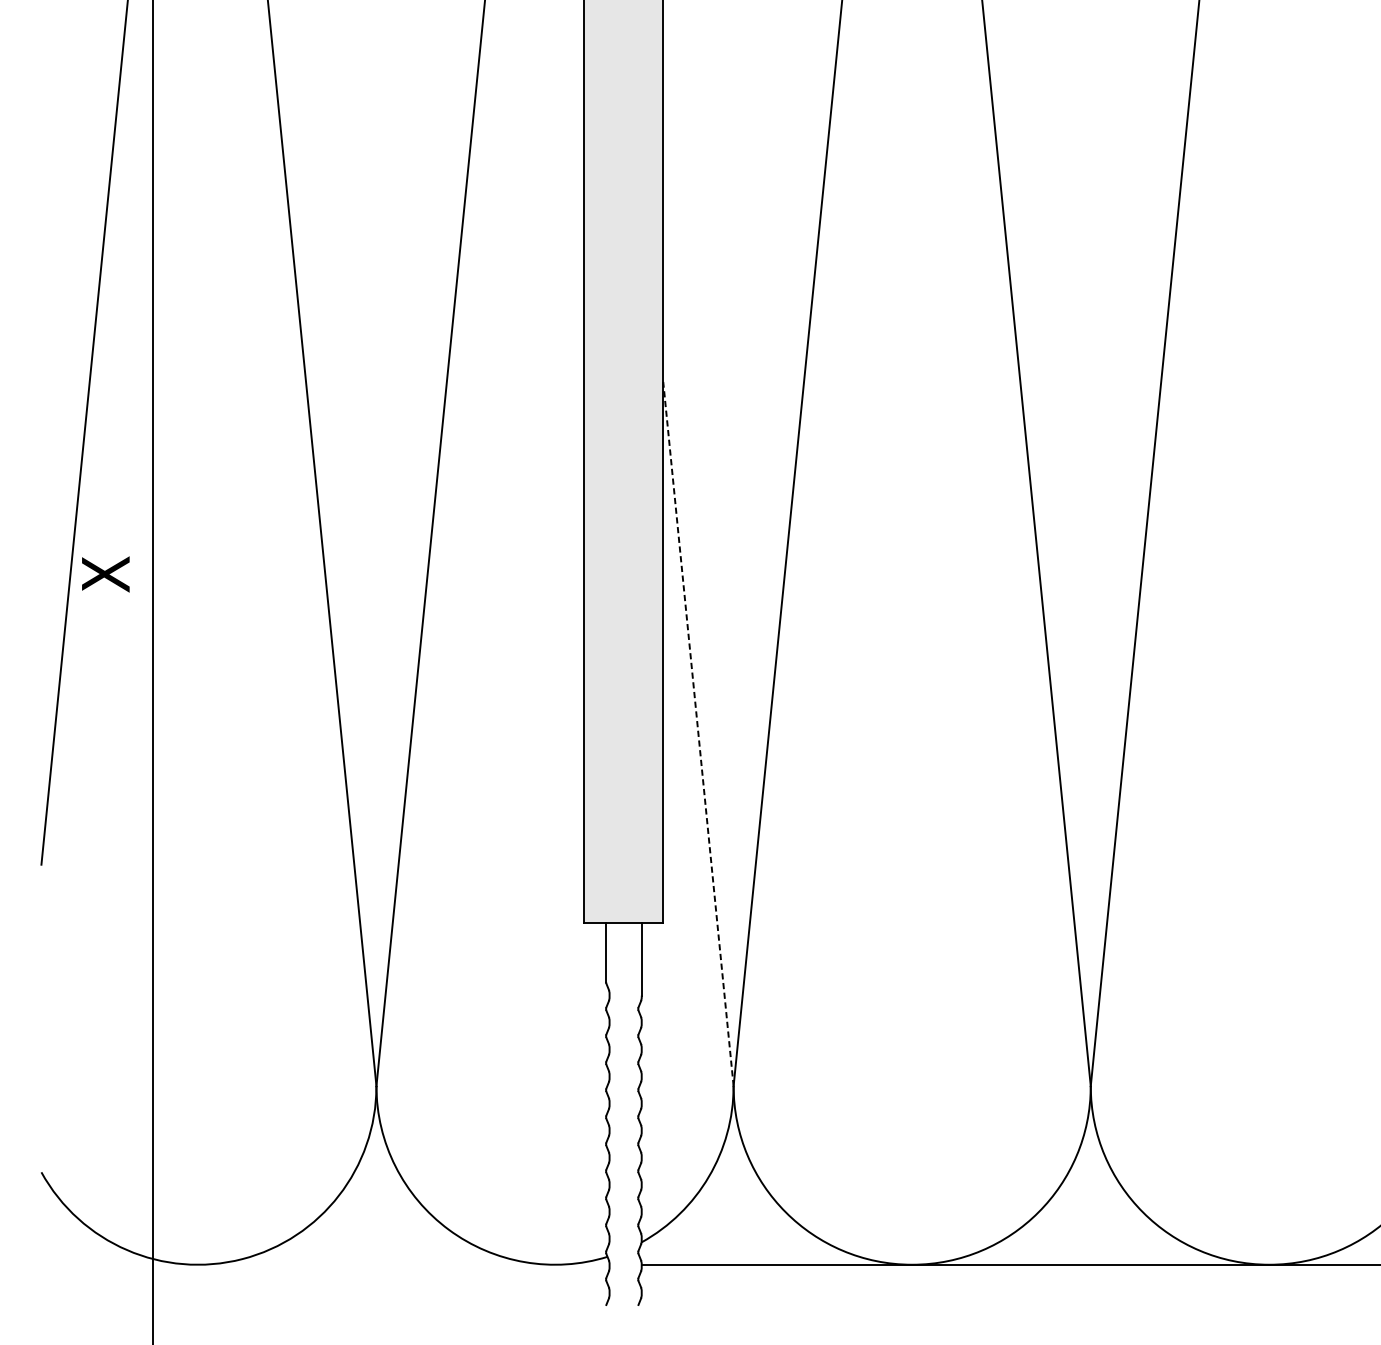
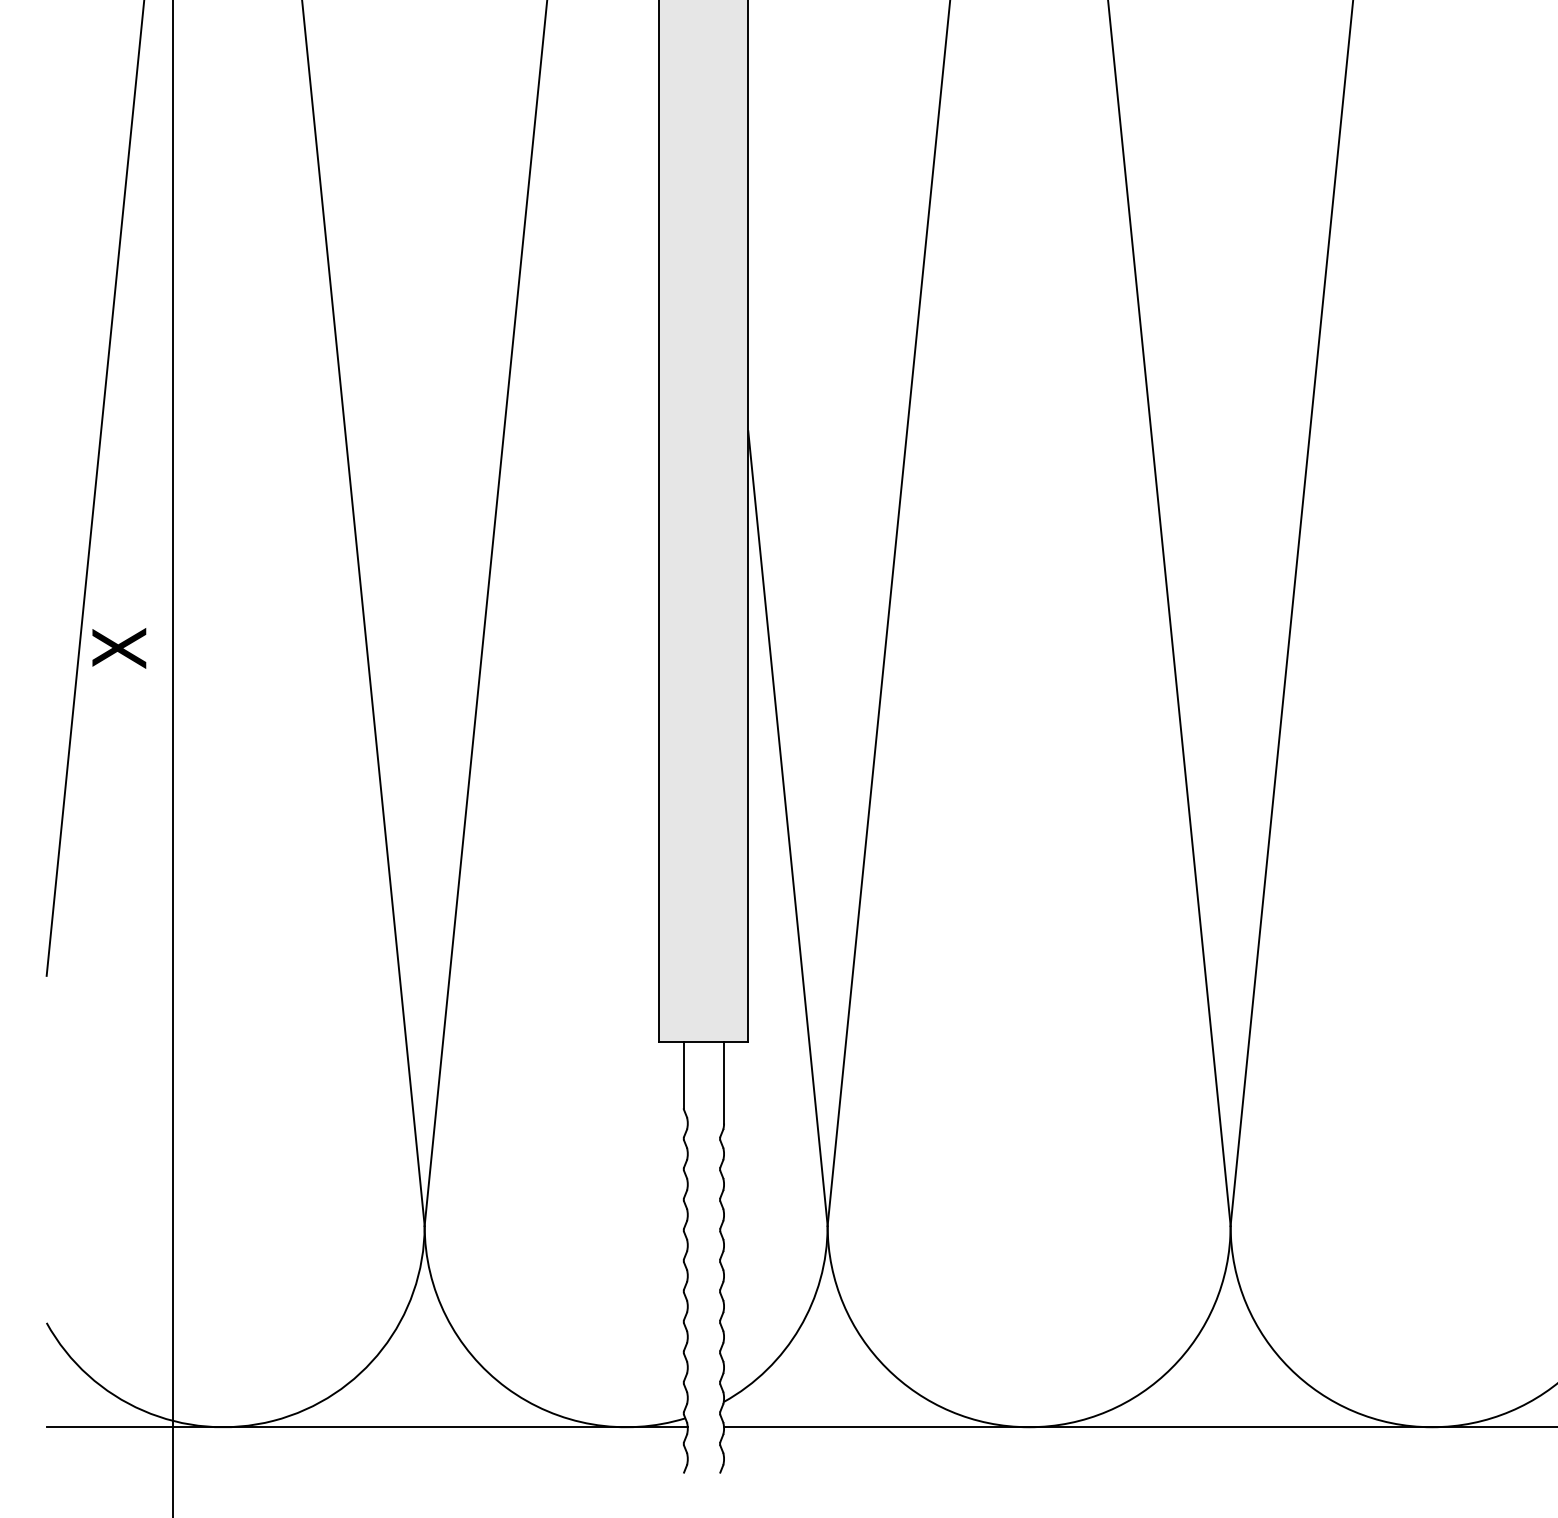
line: (698, 733) -> (787, 827), dashed -> solid
line: (324, 1264) -> (366, 1427), added

